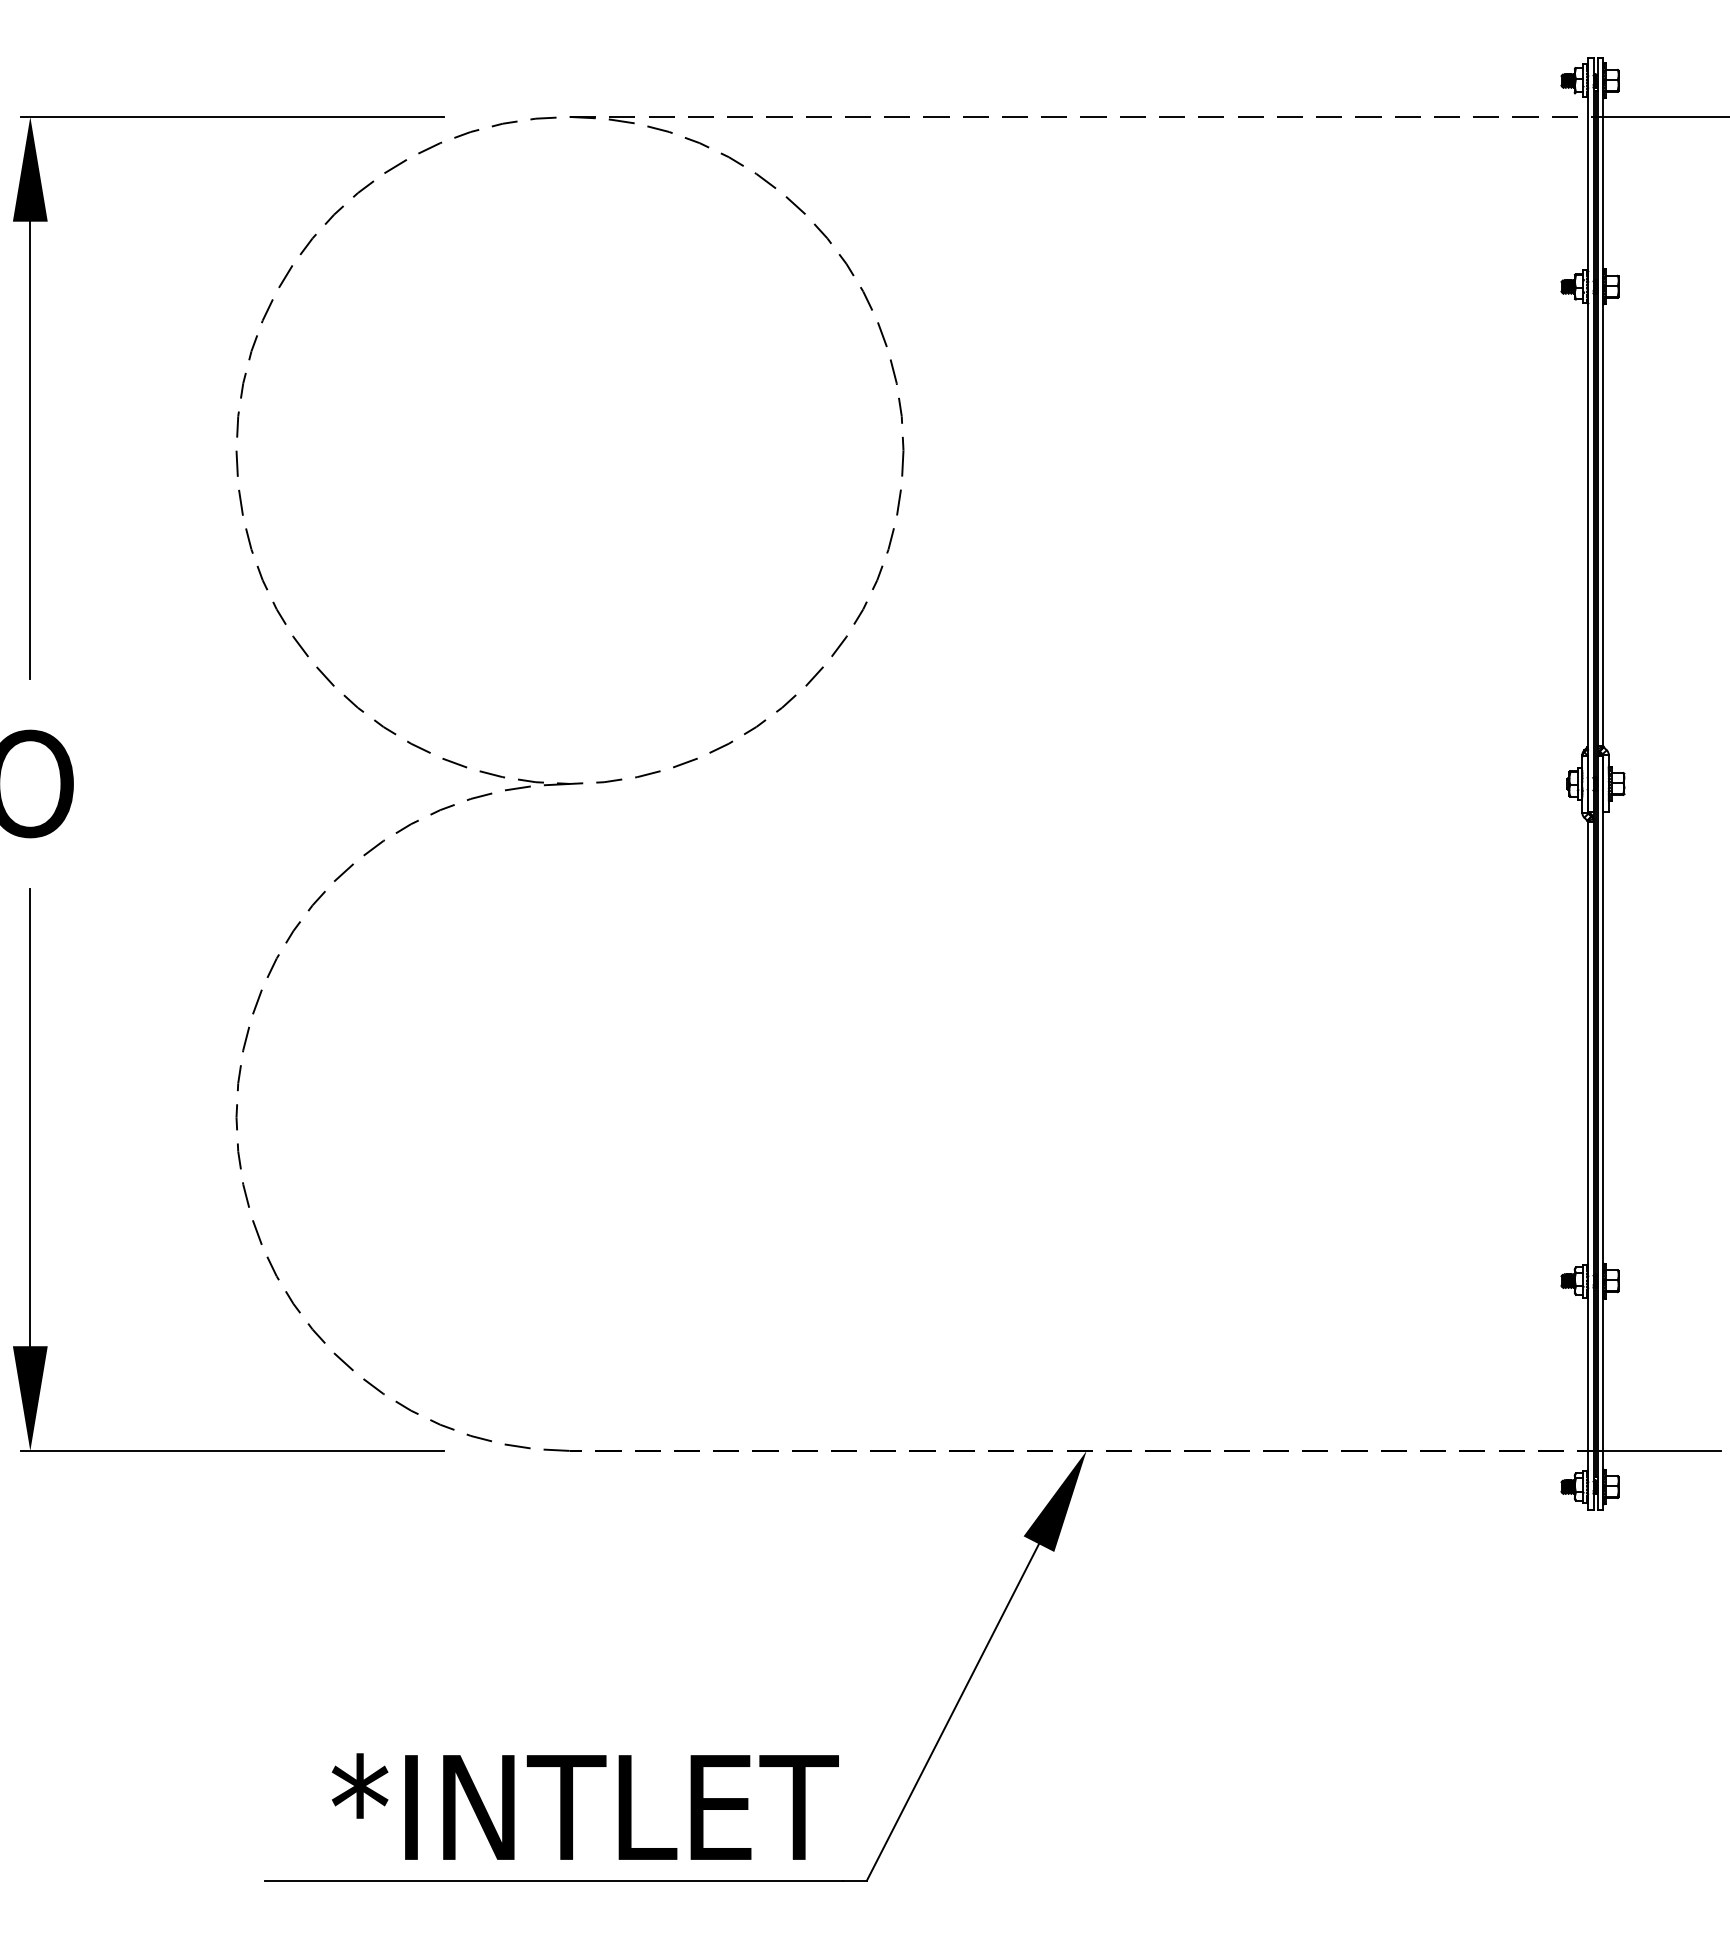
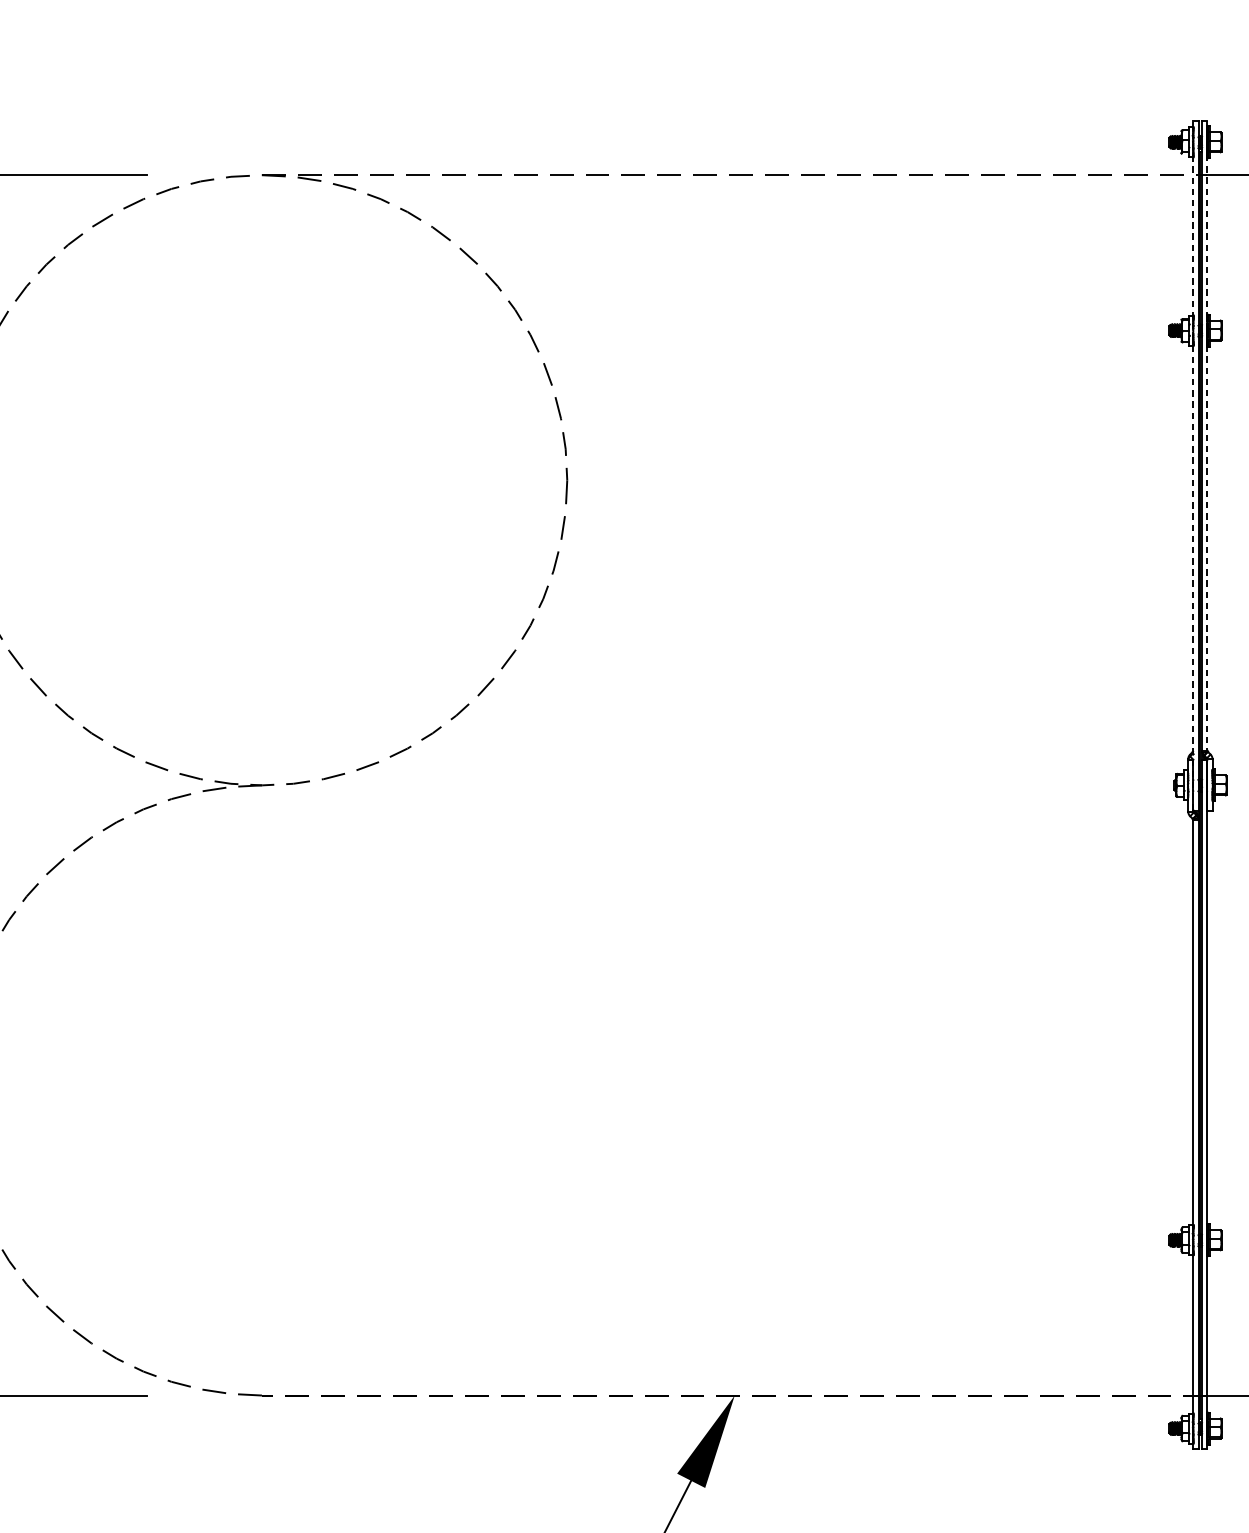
line: (1603, 402) -> (1207, 436), solid -> dashed
line: (1587, 434) -> (1193, 465), solid -> dashed

